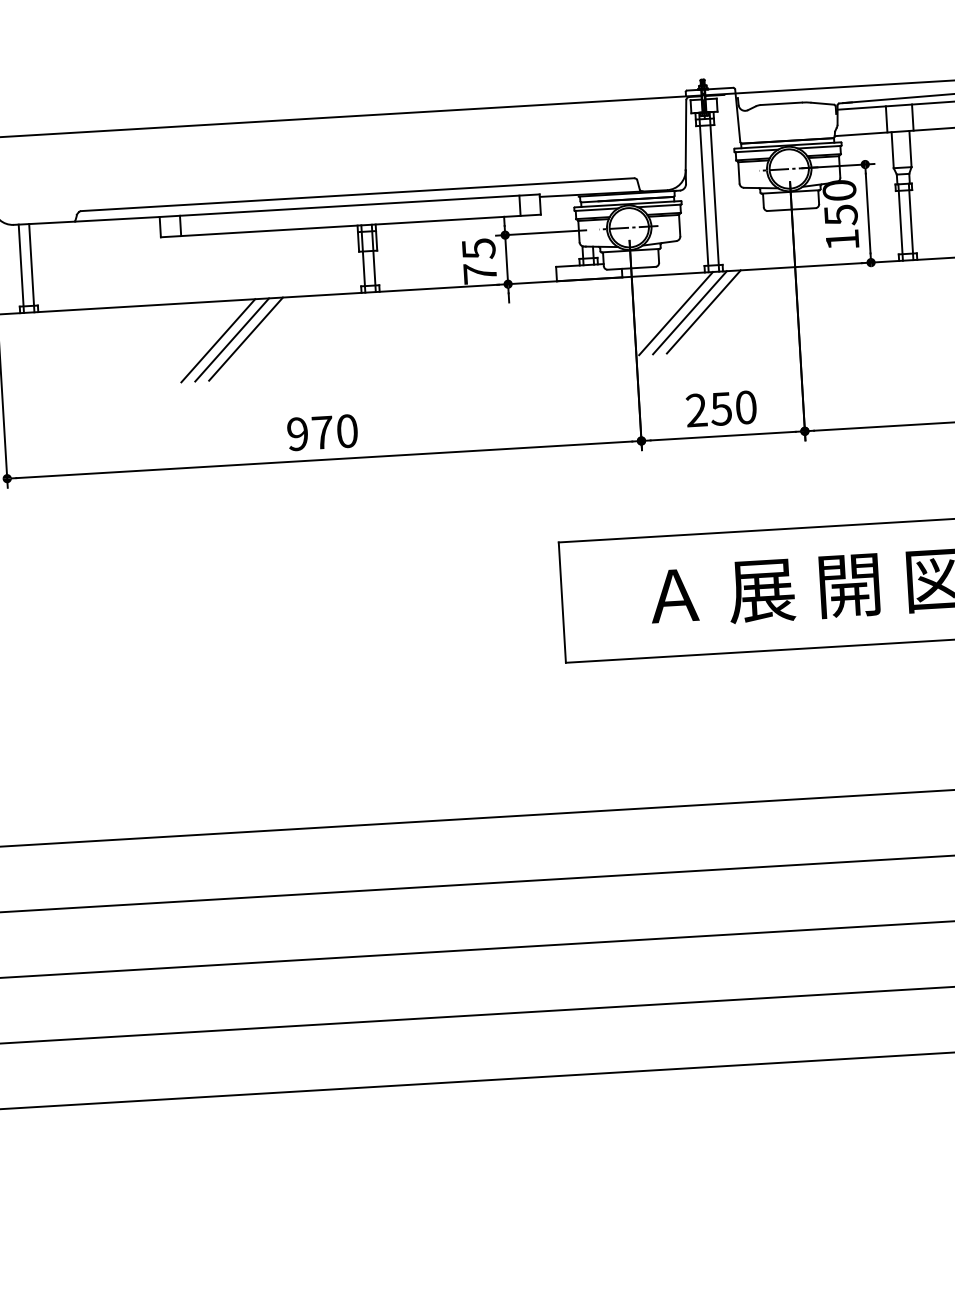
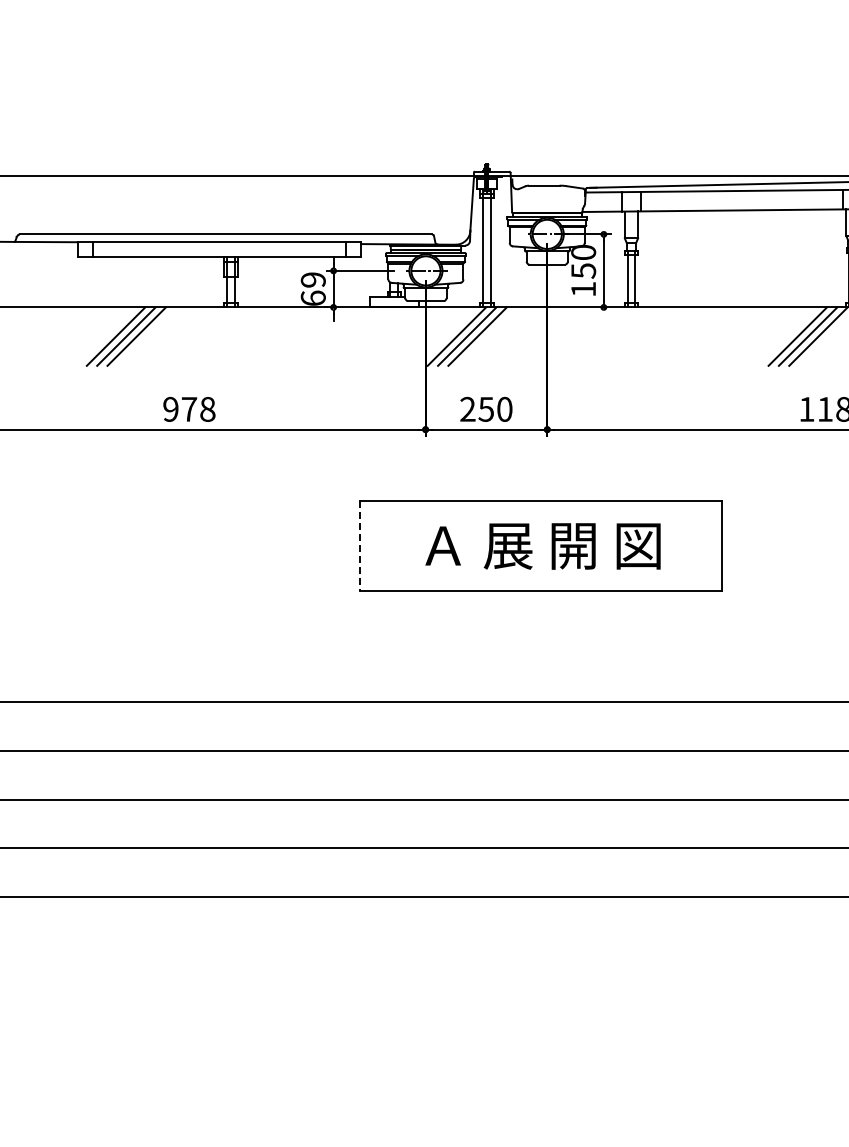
text: (478, 260) -> (312, 288), 75 -> 69
text: (346, 431) -> (207, 409), 970 -> 978
line: (561, 603) -> (359, 546), solid -> dashed

